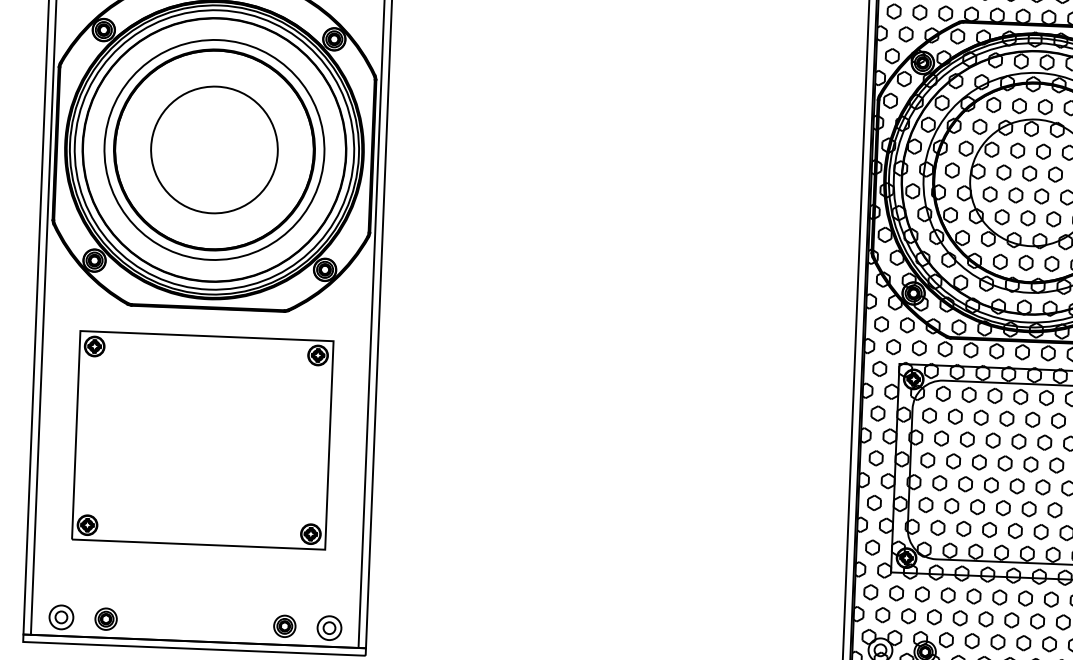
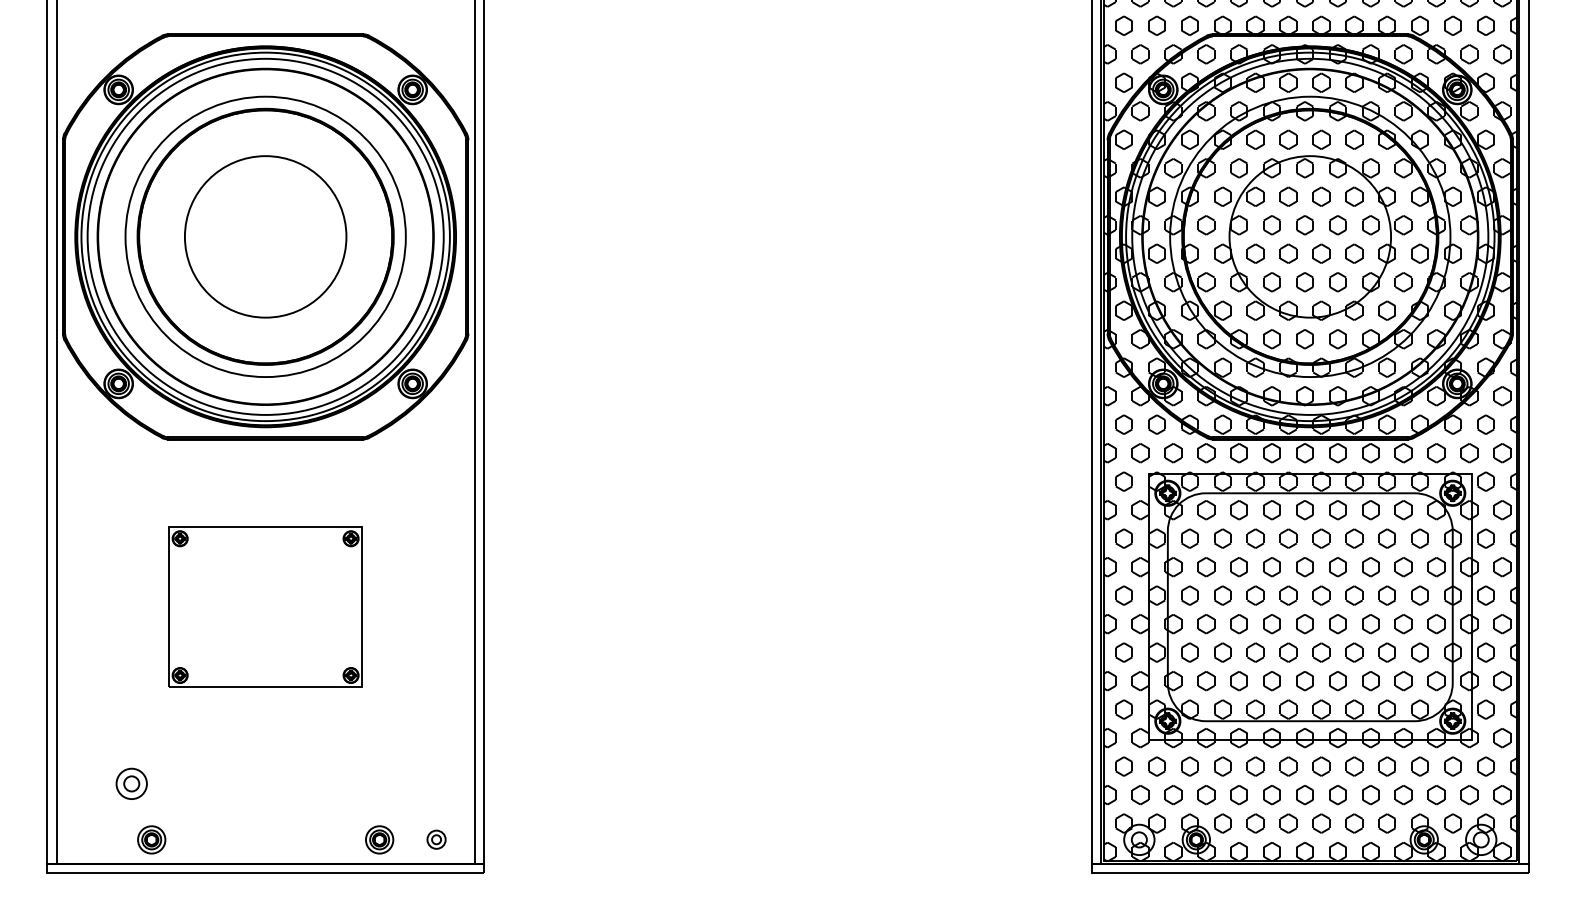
part: (202, 439) -> (265, 606), size x0.6
part: (61, 617) -> (131, 783), moved
part: (329, 627) -> (436, 839), size x0.6

